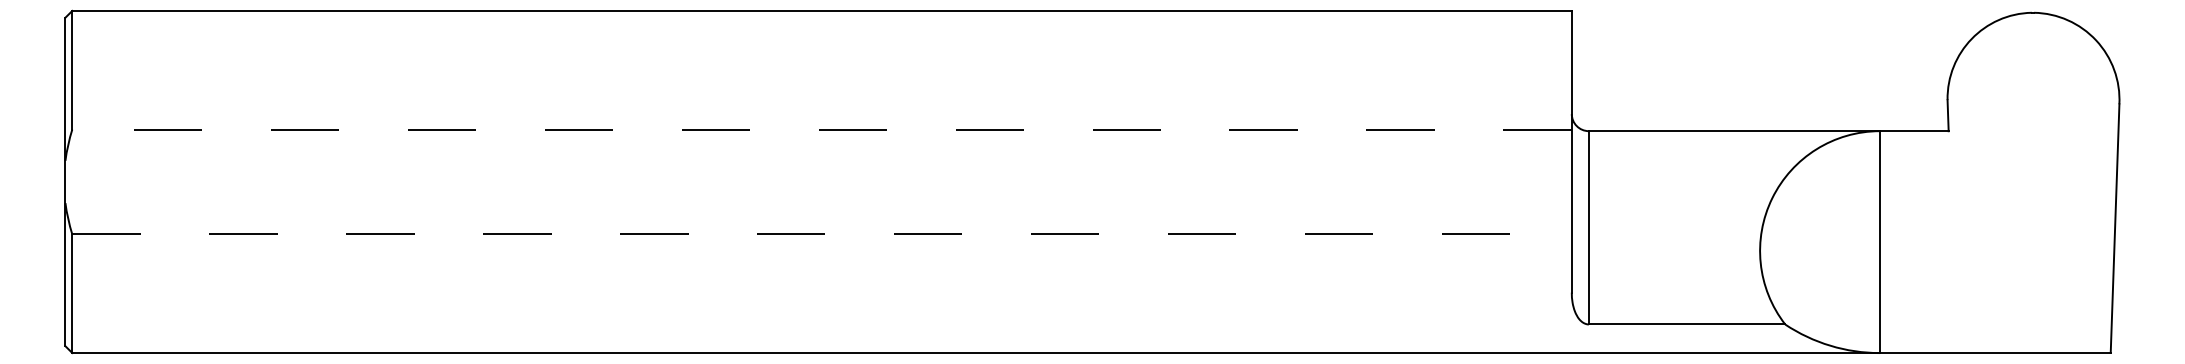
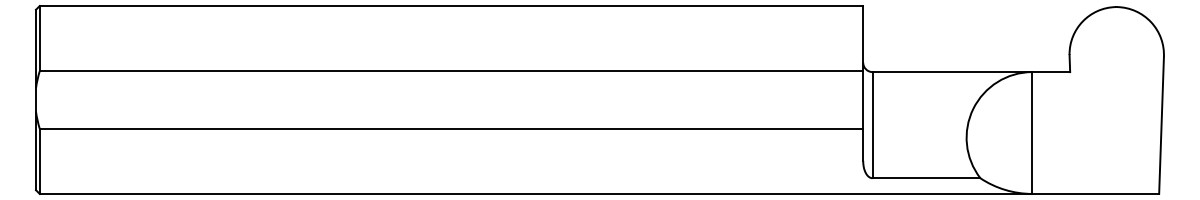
line: (822, 130) -> (451, 71), dashed -> solid
line: (822, 233) -> (451, 128), dashed -> solid

